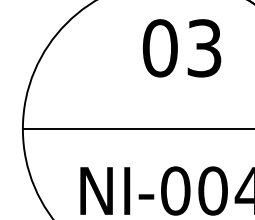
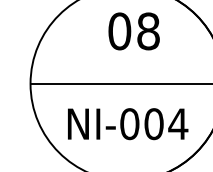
text: (204, 48) -> (148, 31), 03 -> 08

